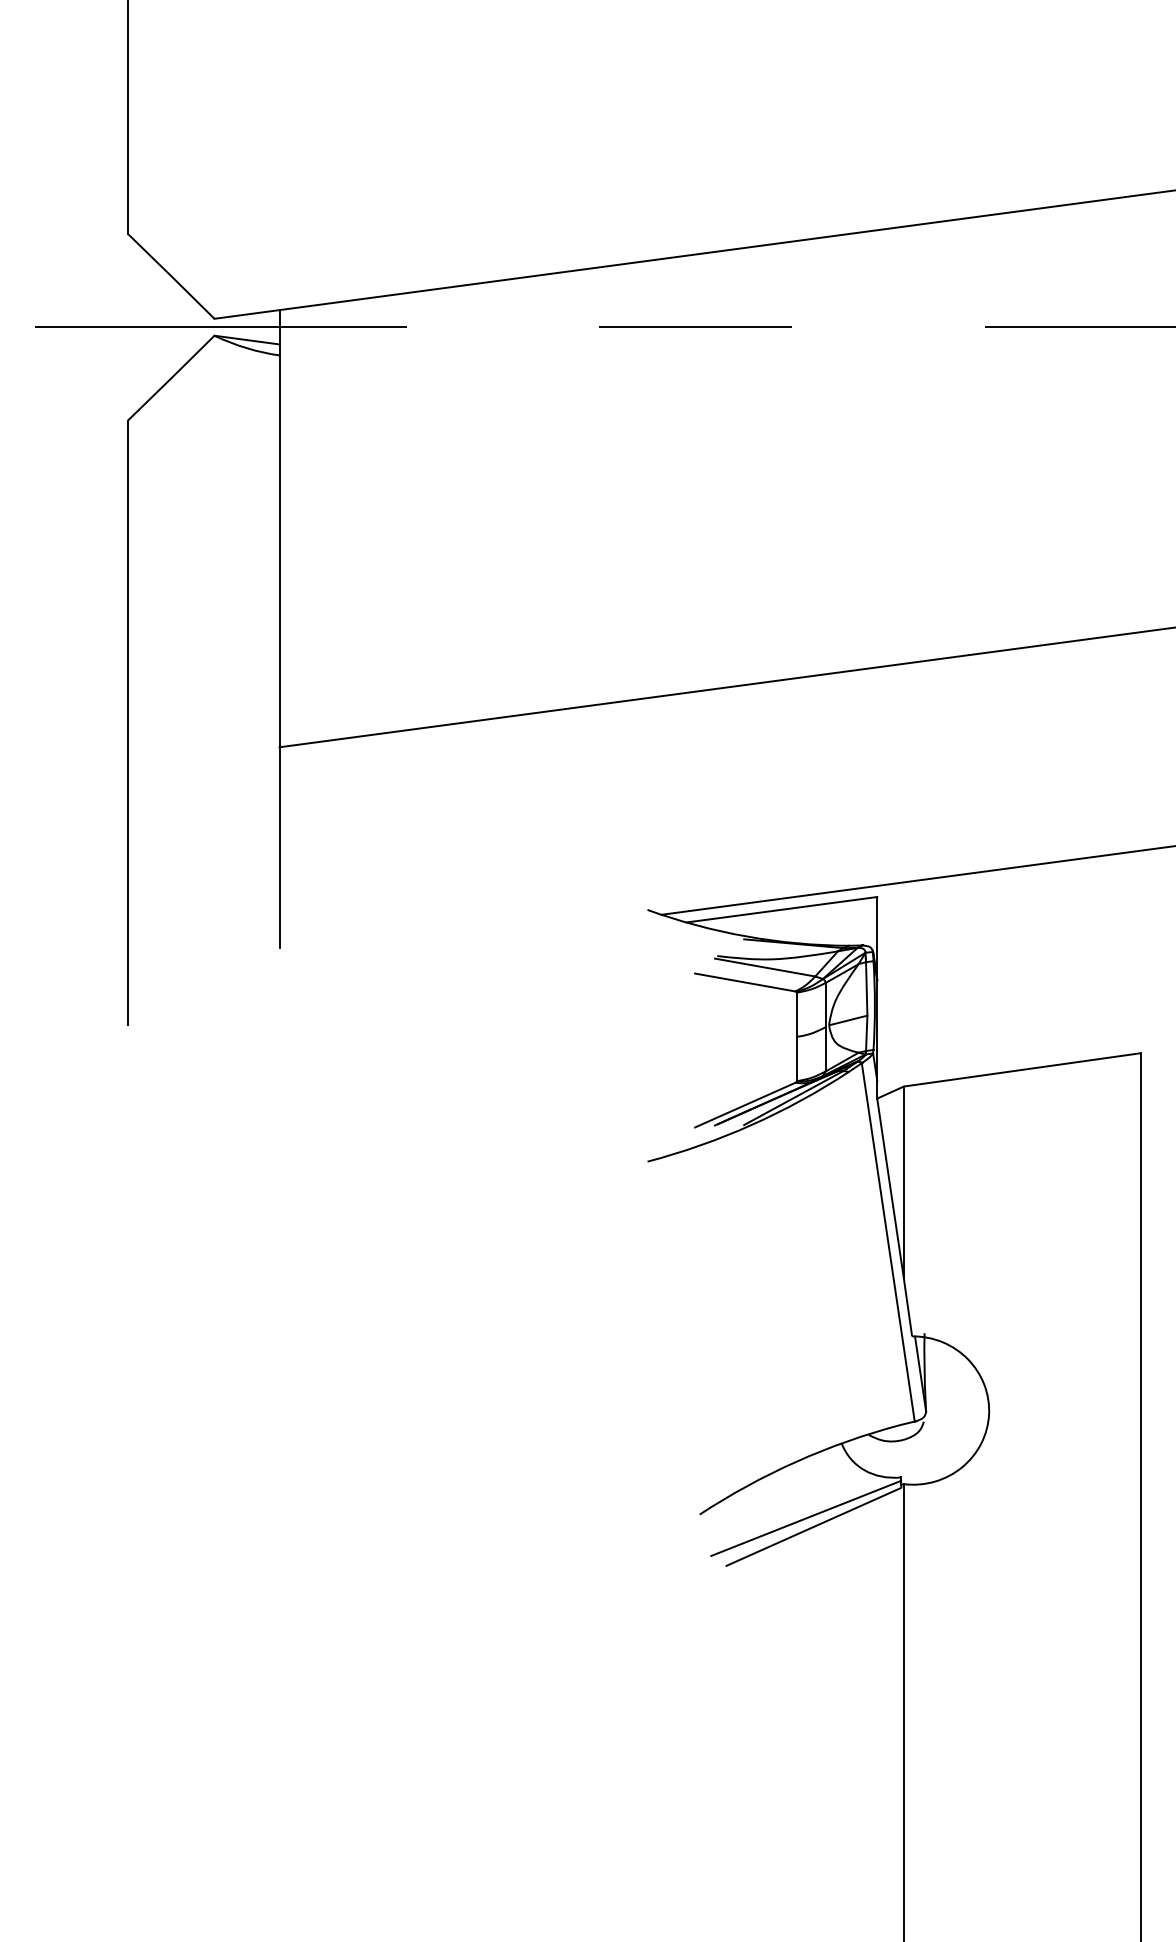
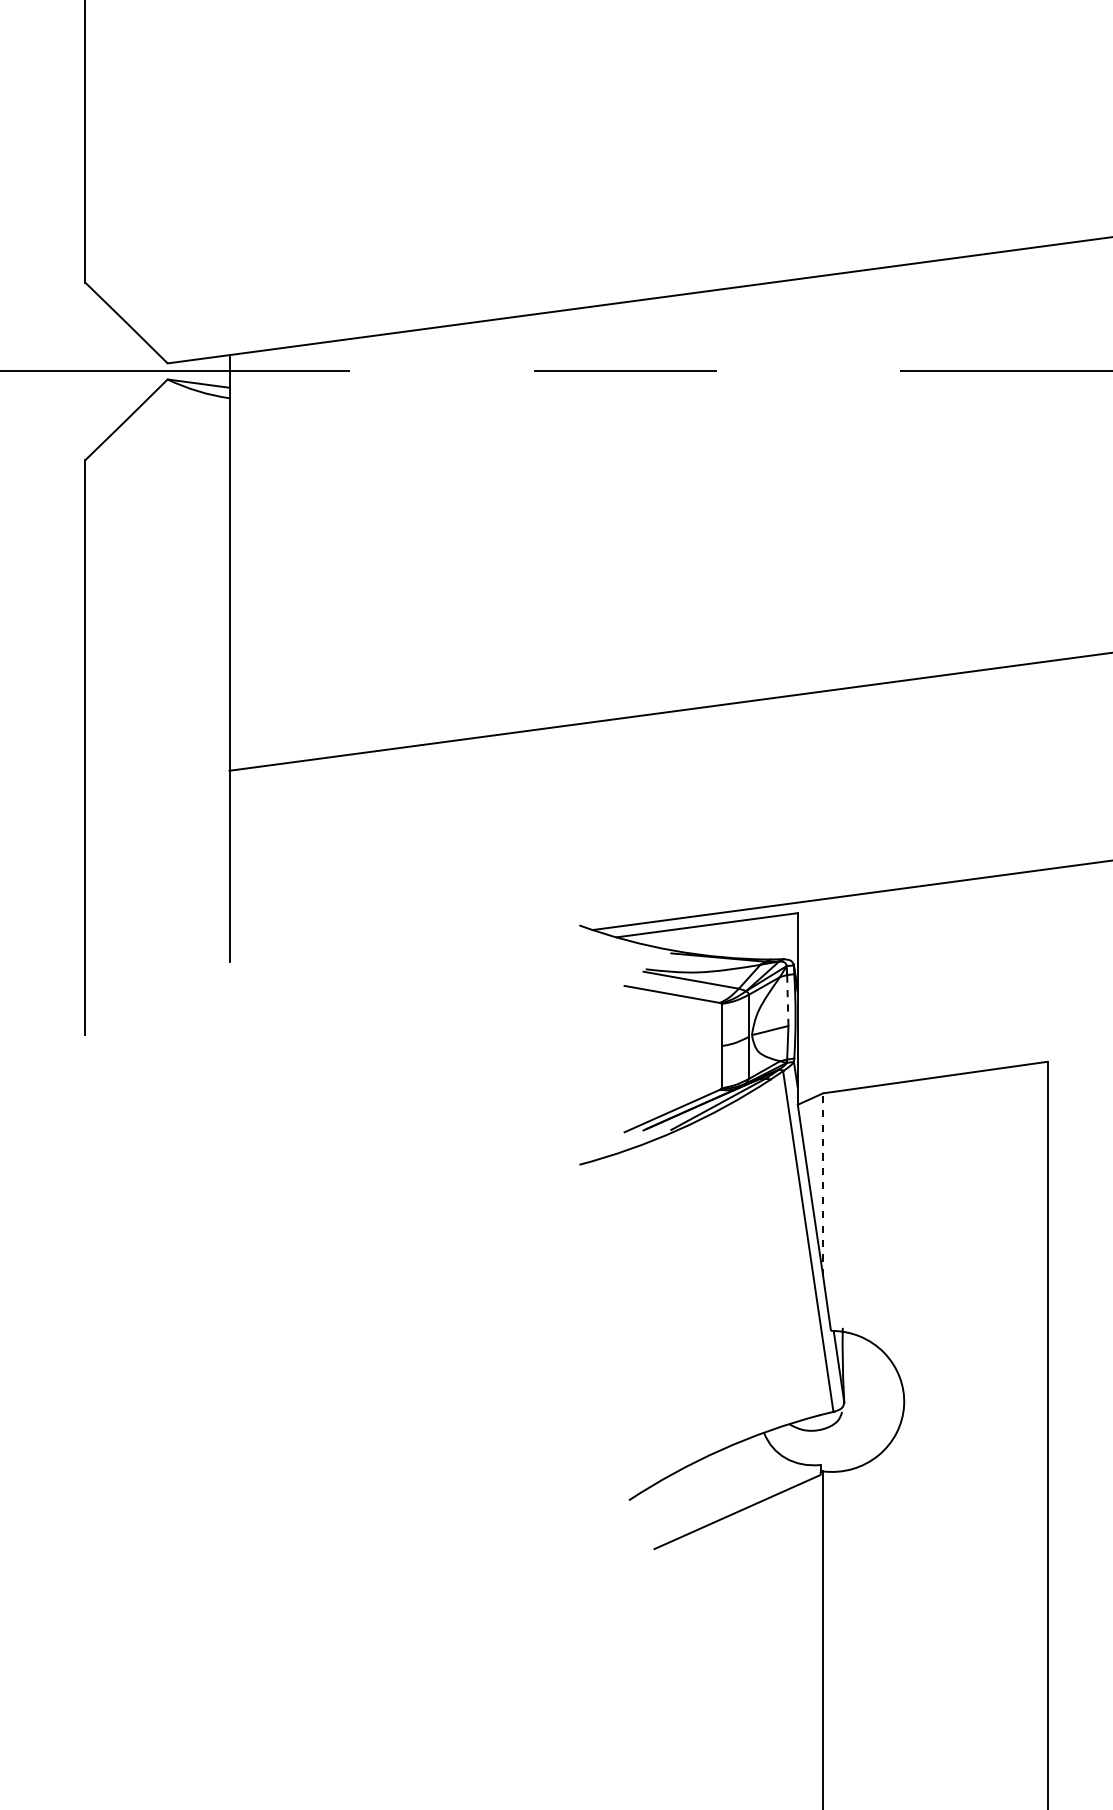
line: (866, 988) -> (787, 1000), solid -> dashed
line: (903, 1182) -> (822, 1184), solid -> dashed
line: (806, 1517) -> (730, 1503), removed

